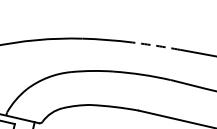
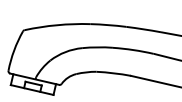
arc: (156, 46) -> (143, 29), dashed -> solid

